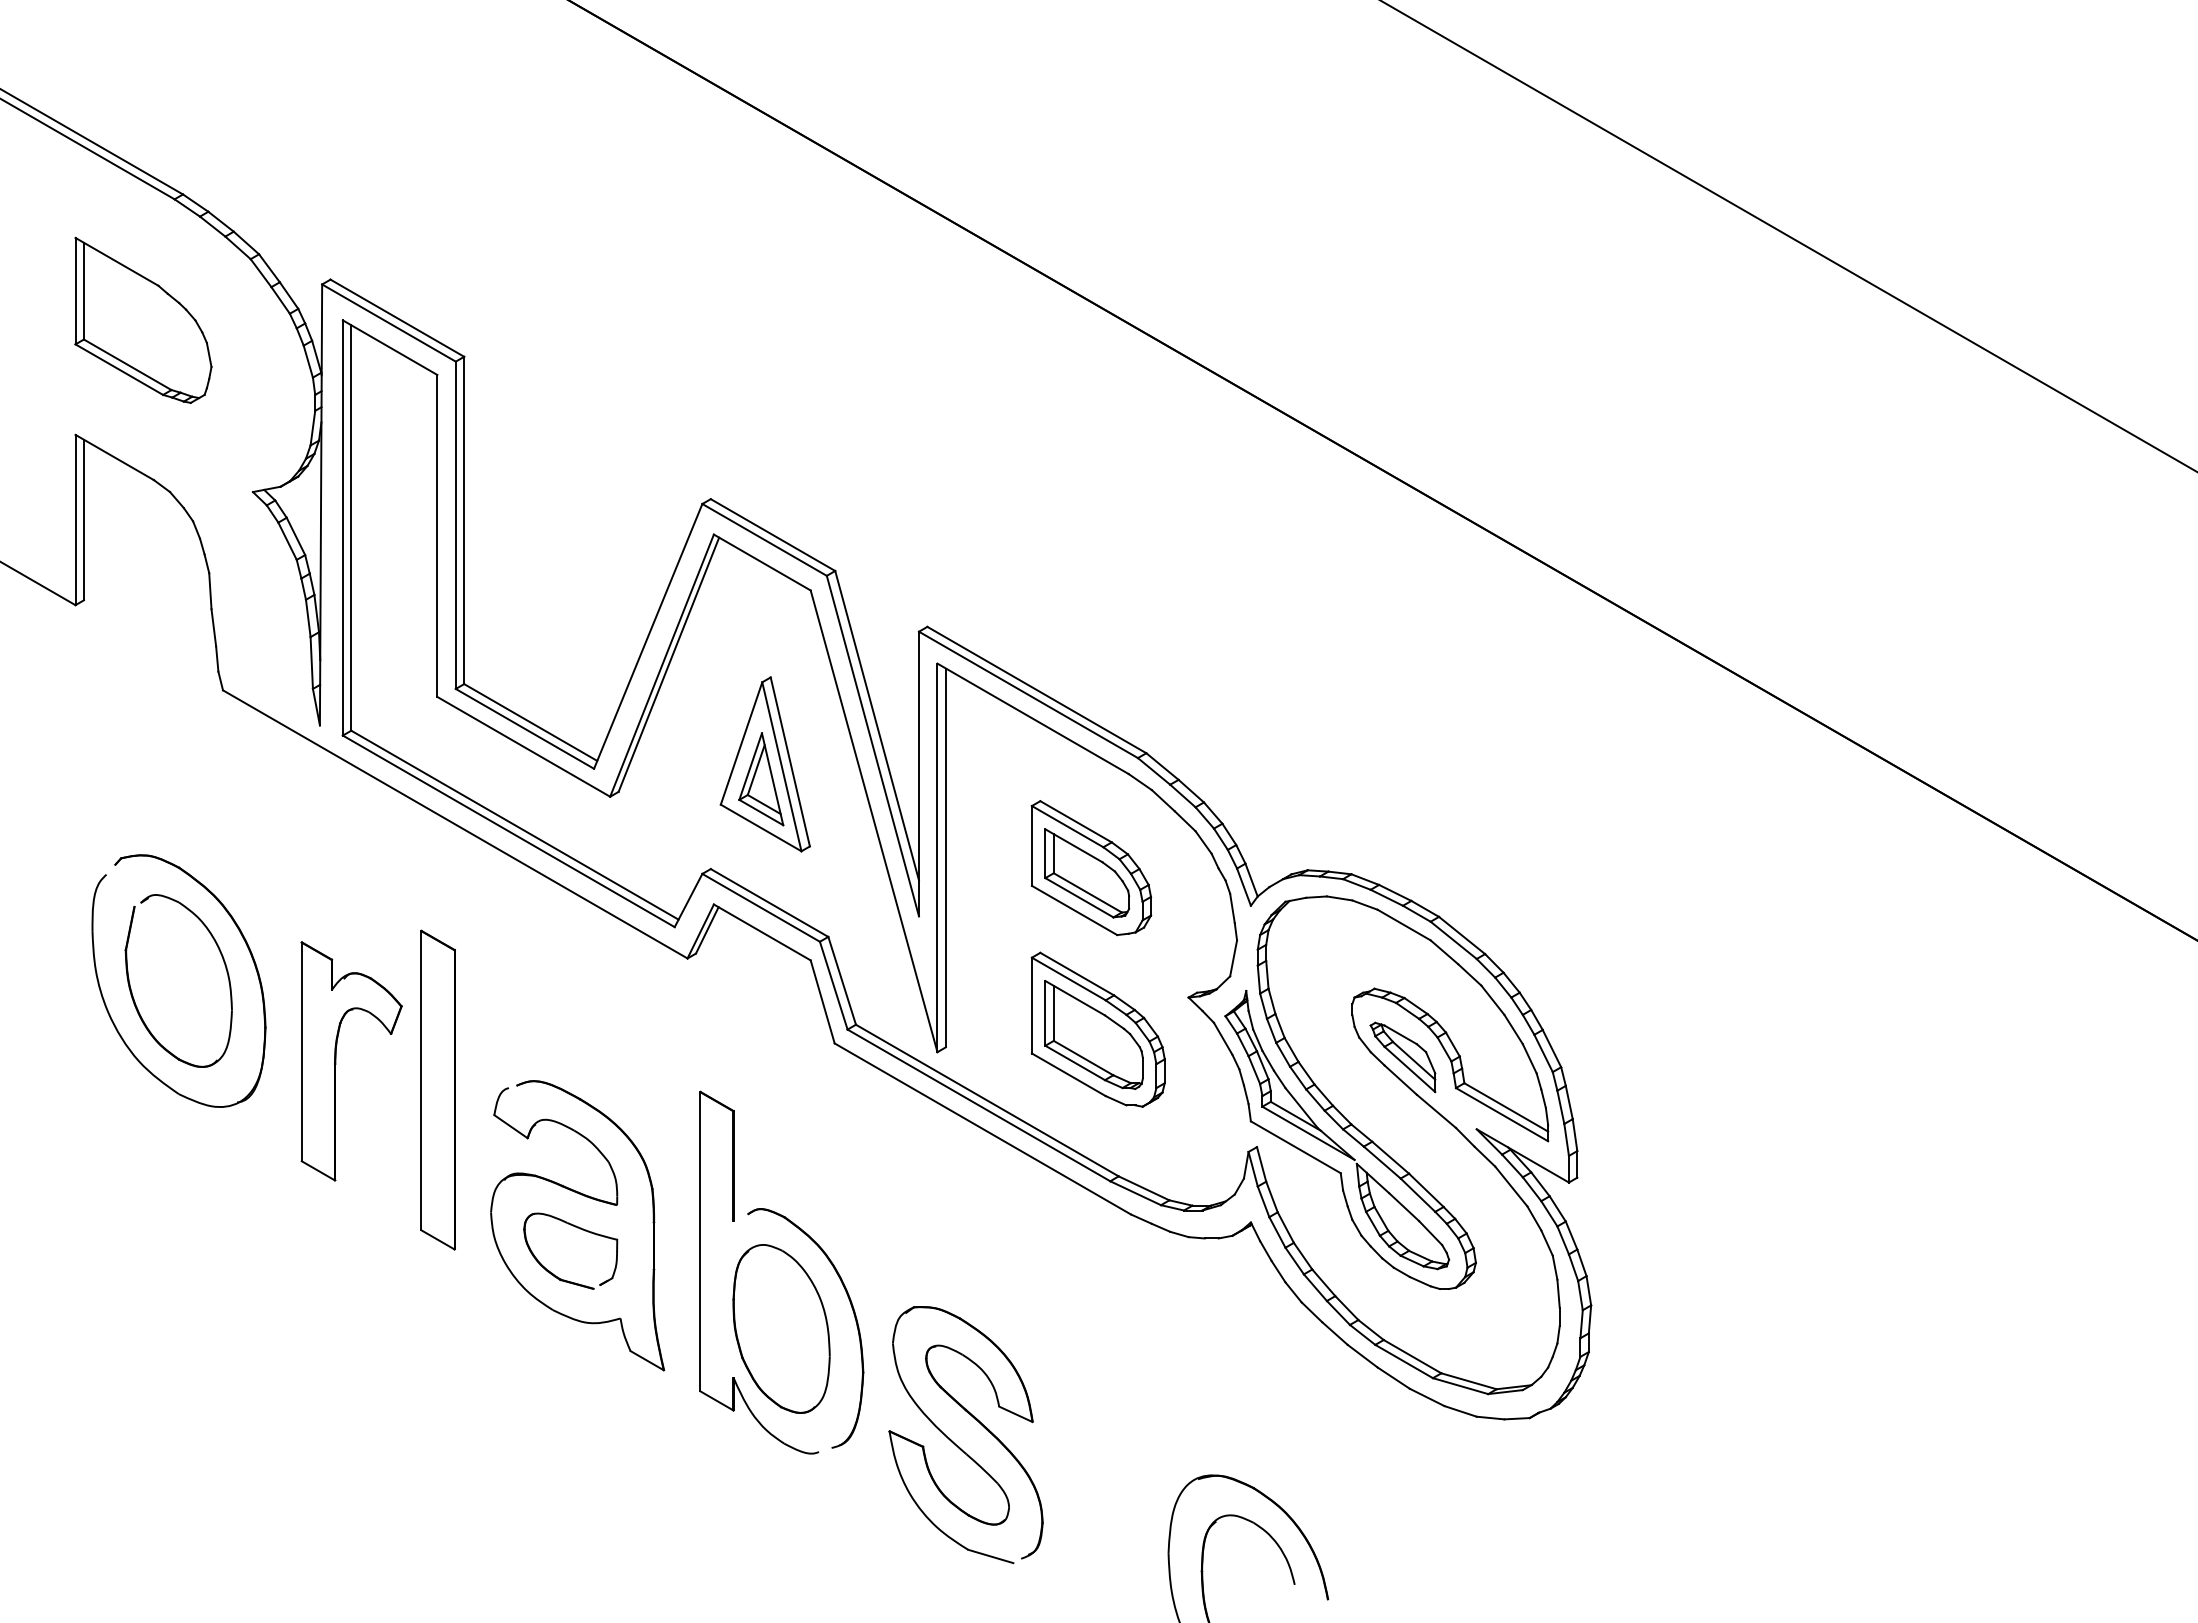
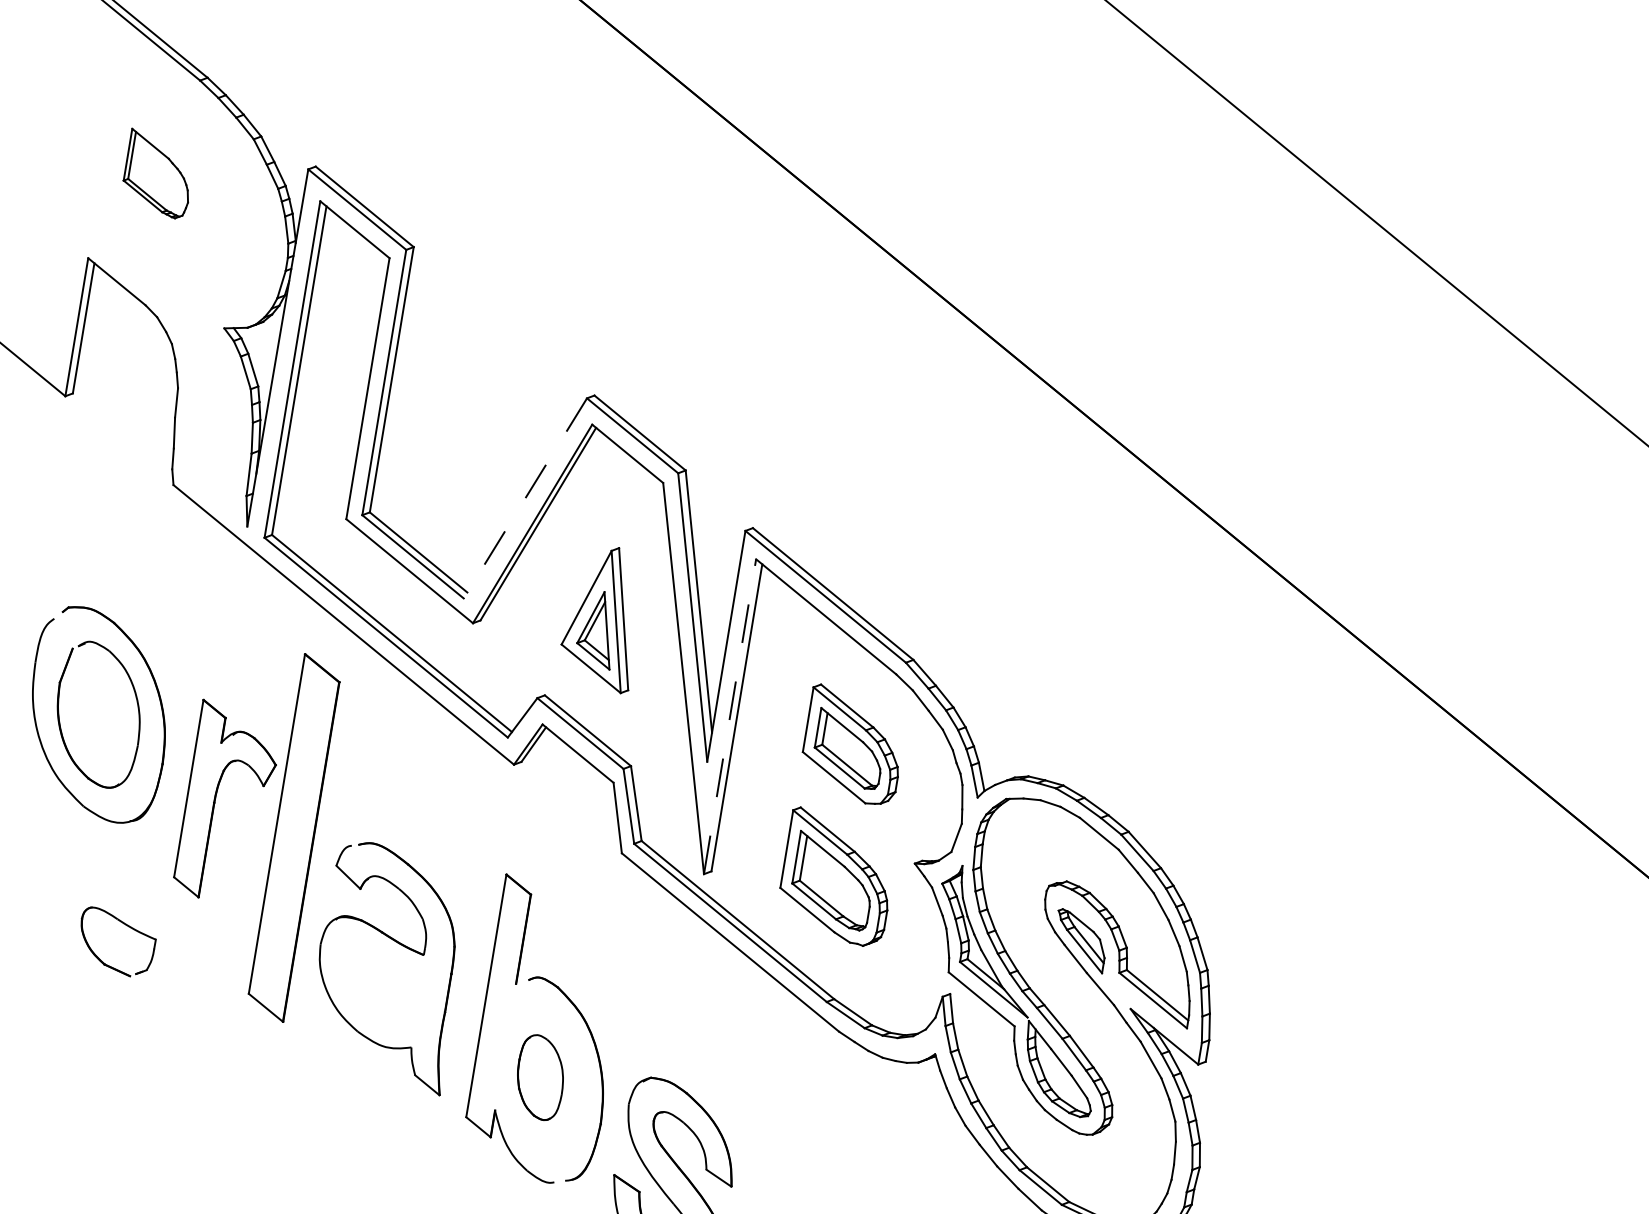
part: (143, 319) -> (158, 173), size x0.6
line: (648, 636) -> (525, 498), solid -> dashed
line: (937, 857) -> (730, 716), solid -> dashed
part: (437, 1089) -> (293, 837), size x1.4
part: (577, 1228) -> (125, 925), moved
part: (781, 1328) -> (540, 1077), size x0.6

